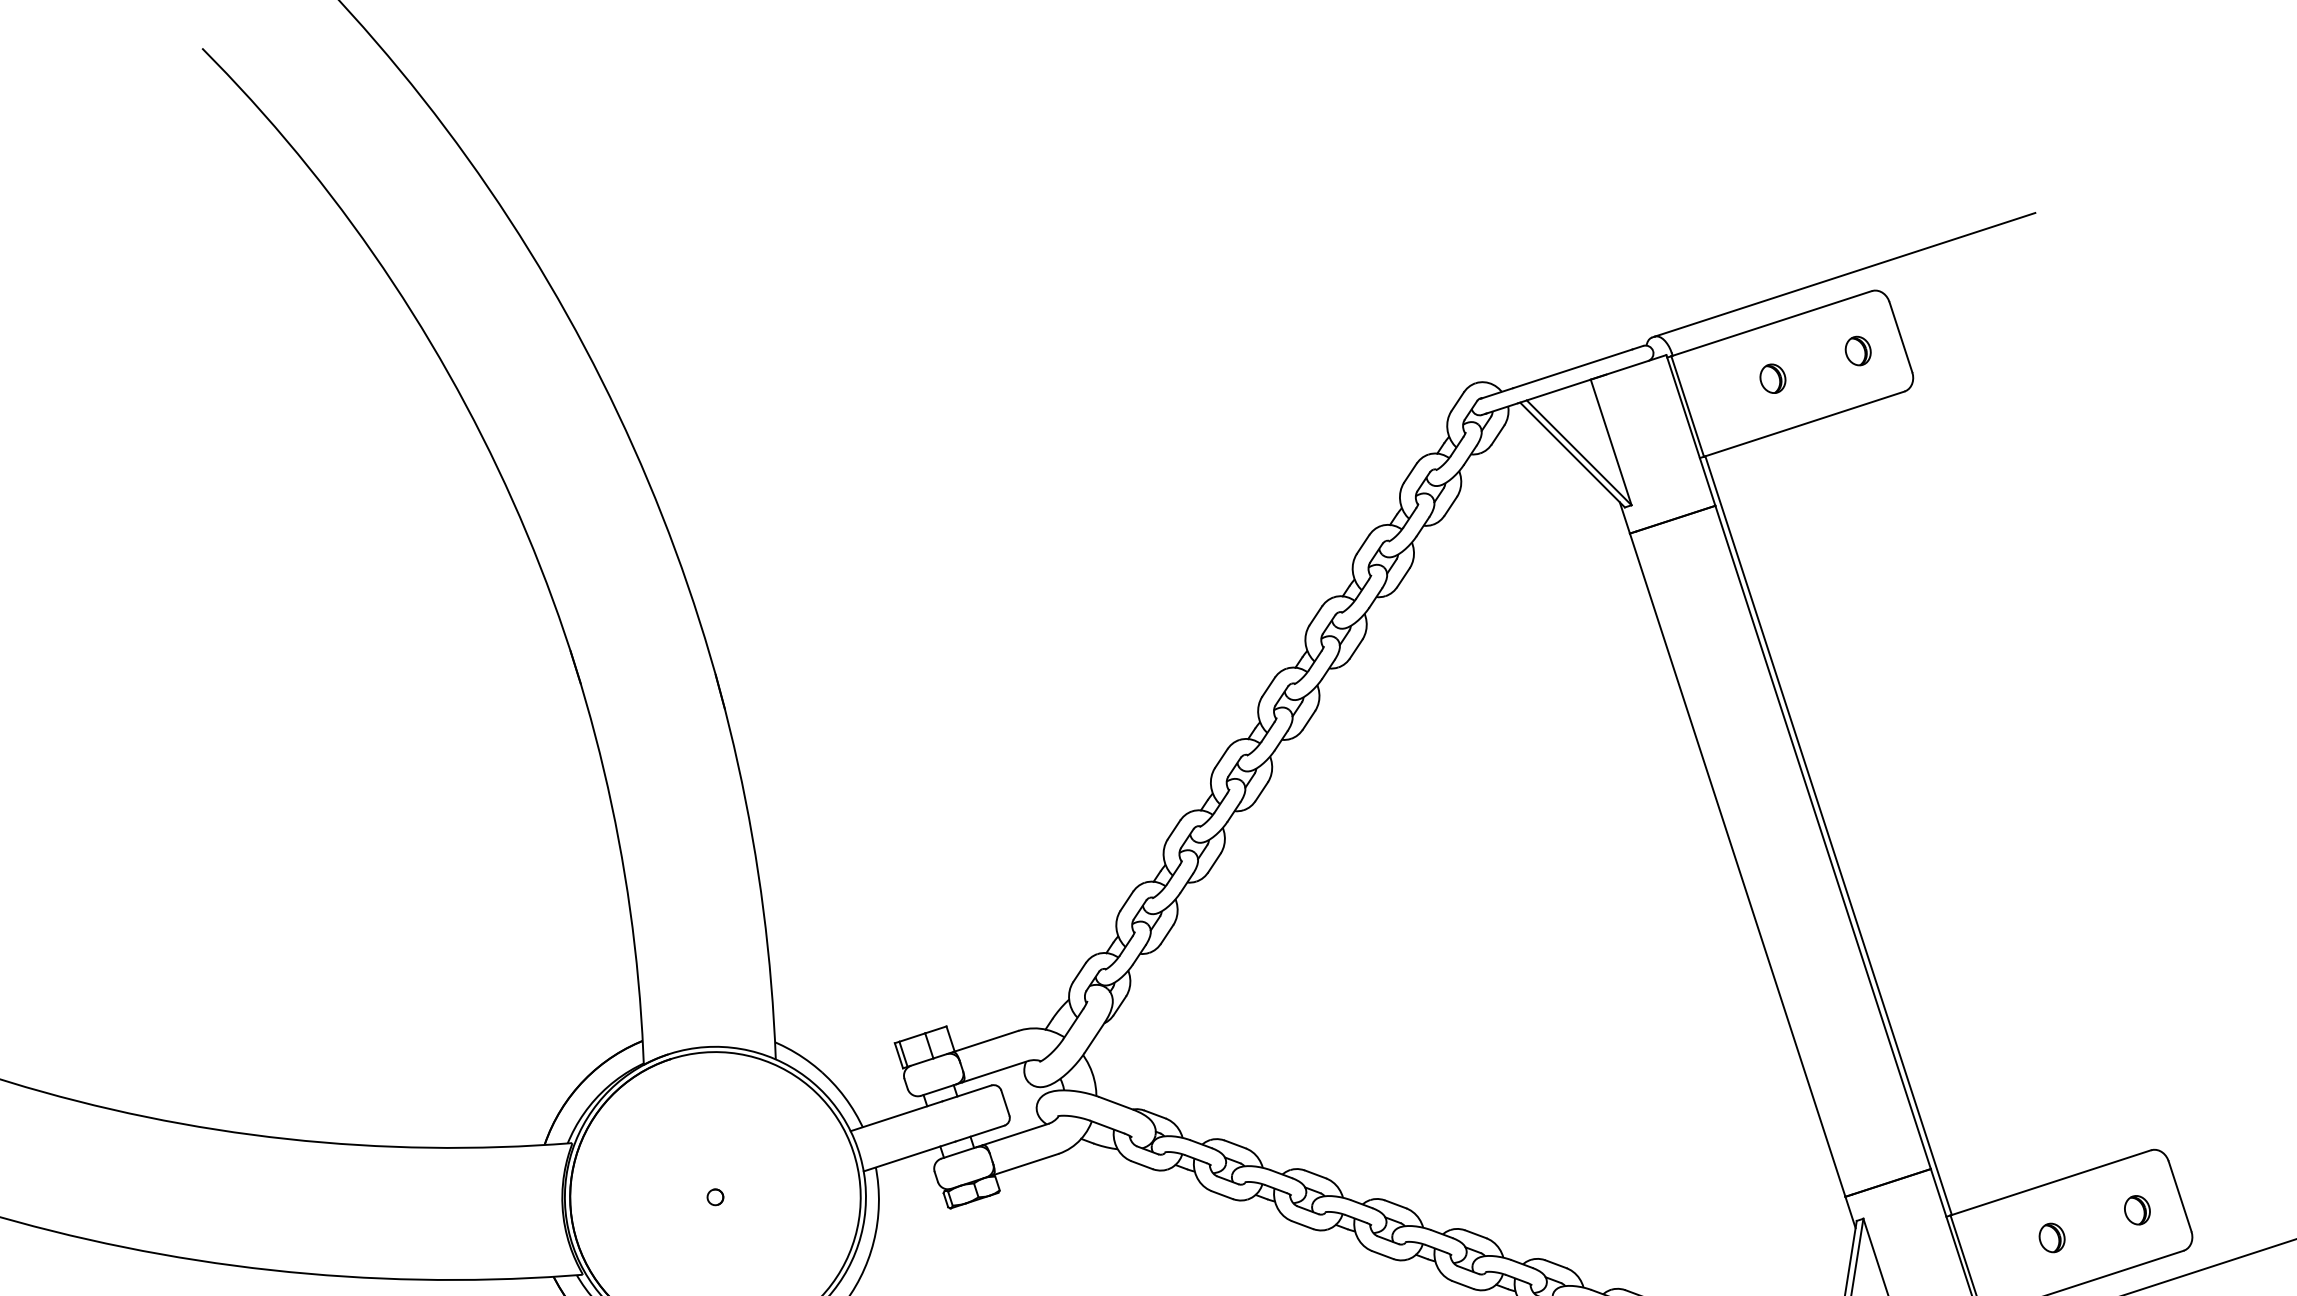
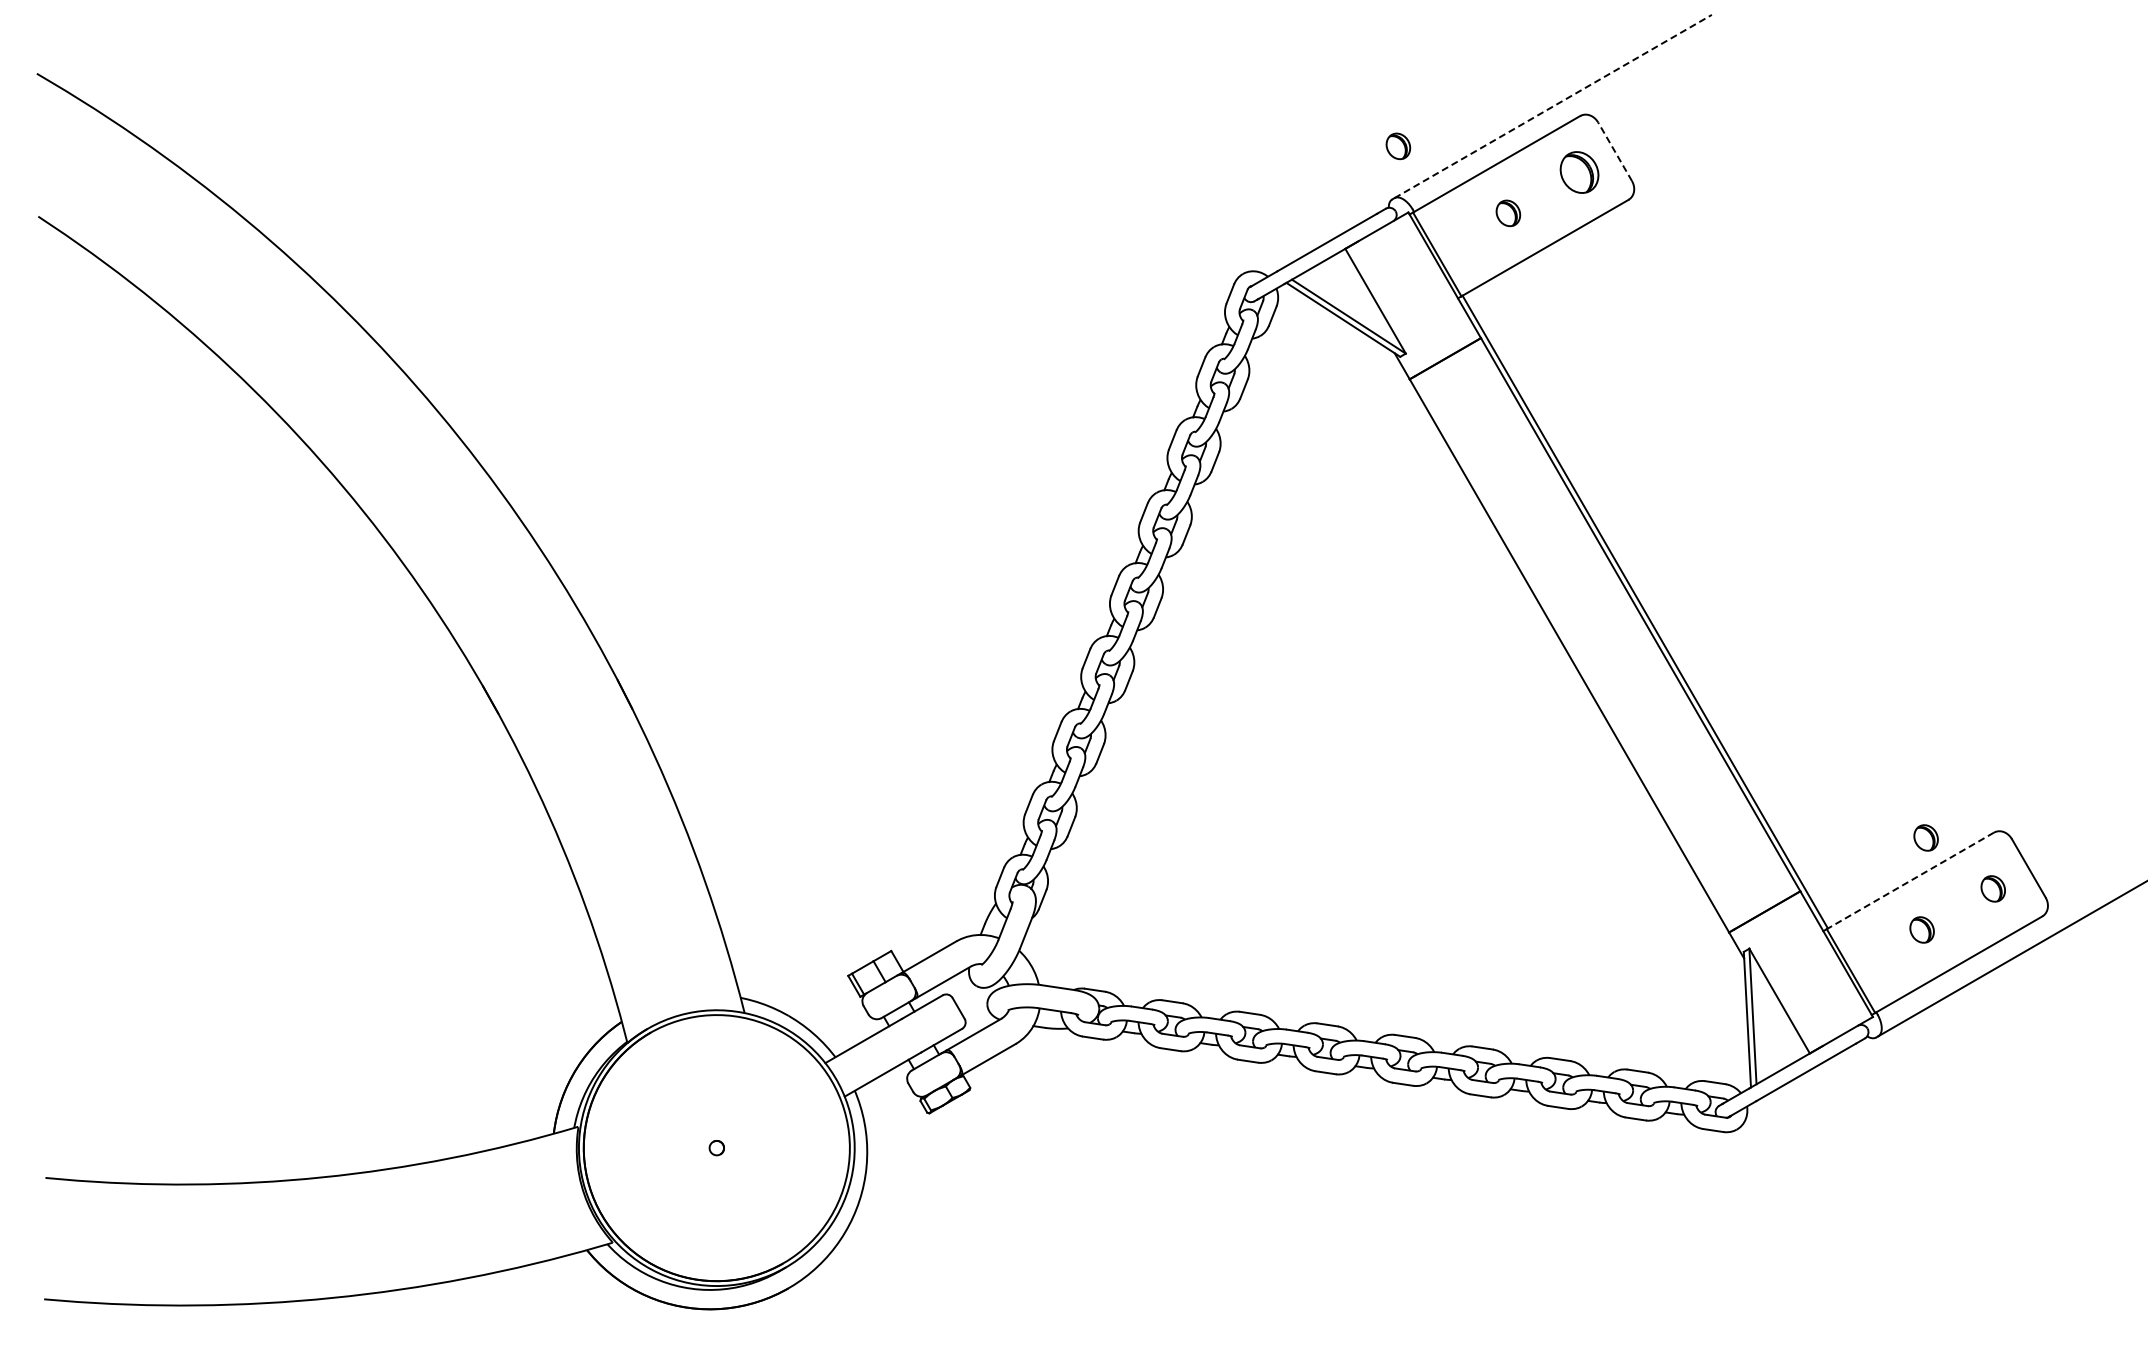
line: (1845, 274) -> (1553, 106), solid -> dashed
part: (1670, 282) -> (1398, 146), added
line: (1901, 336) -> (1615, 151), solid -> dashed
part: (1858, 350) -> (1579, 171), size x1.6
part: (2076, 1139) -> (1925, 837), added
line: (2050, 1182) -> (1910, 880), solid -> dashed

